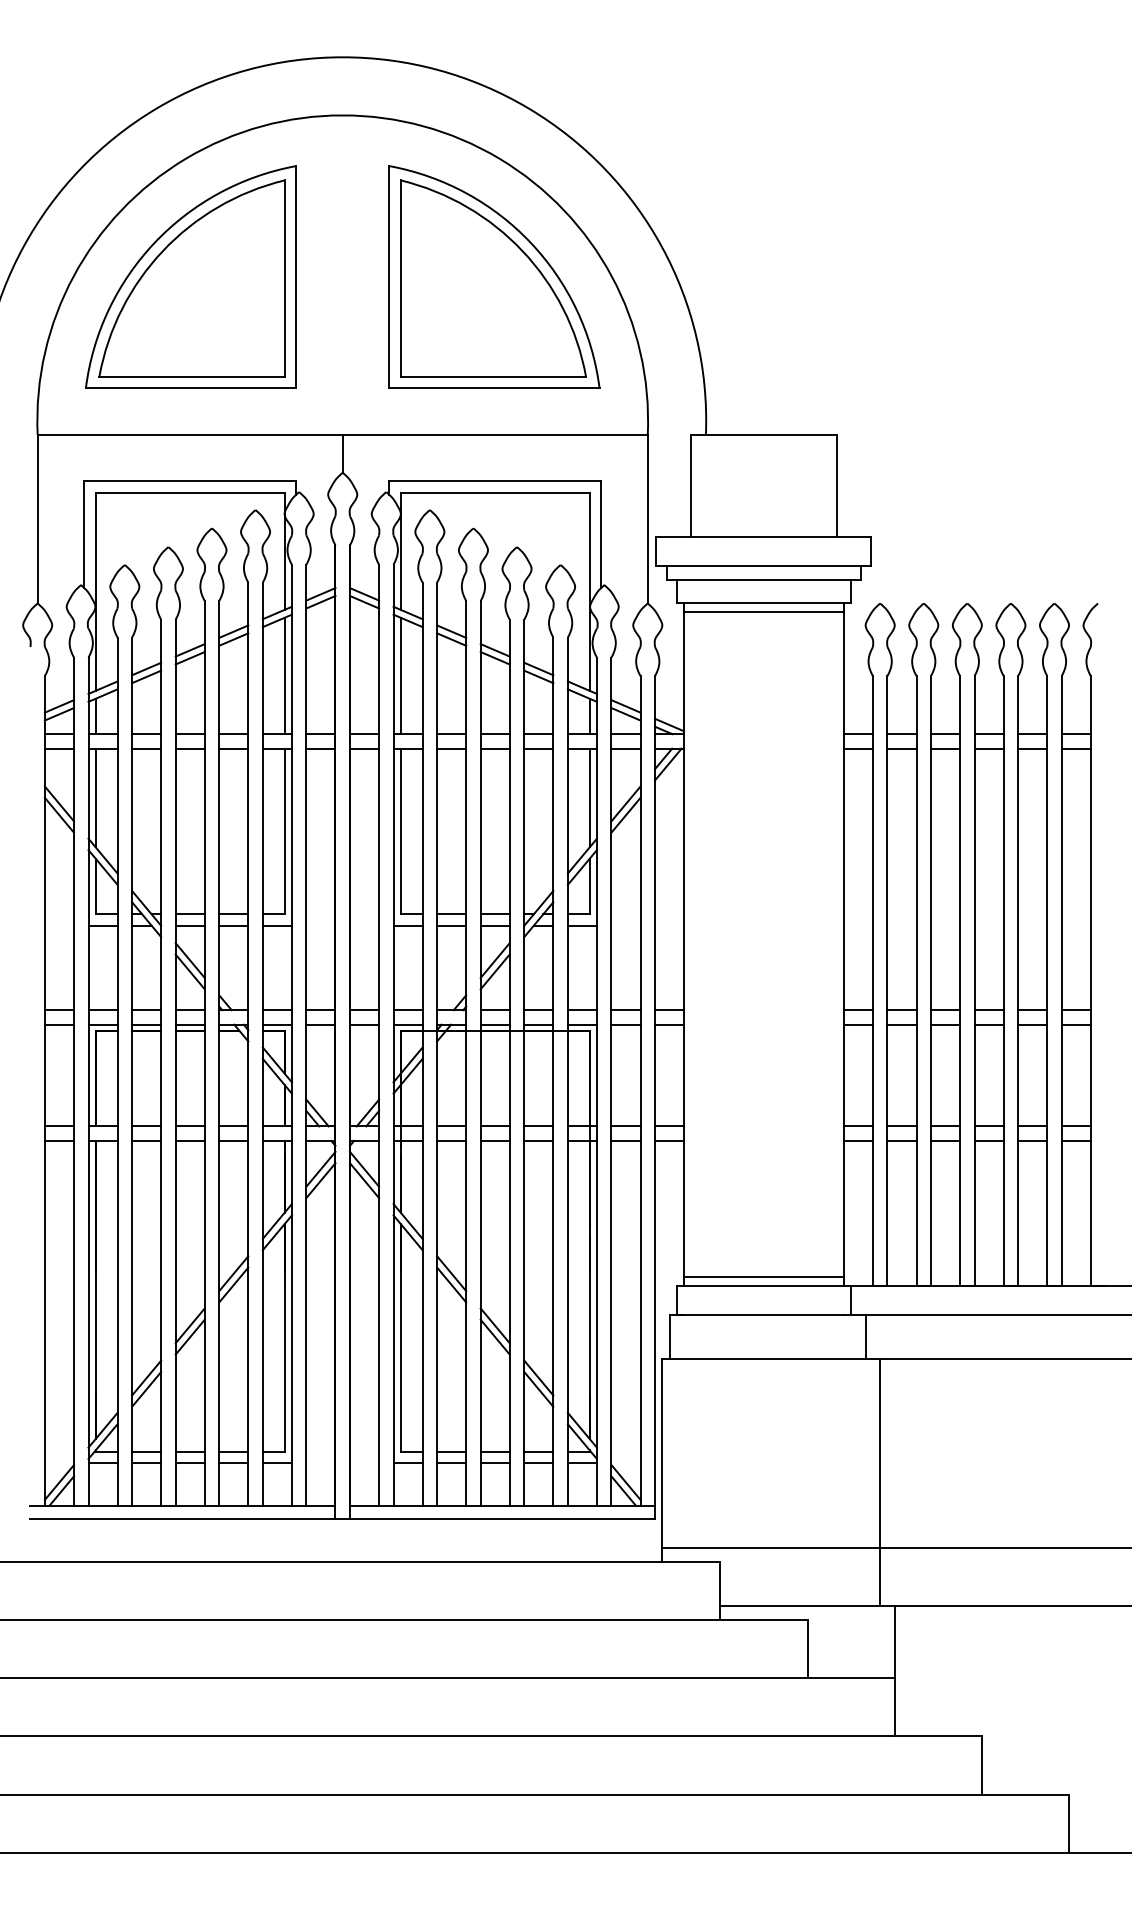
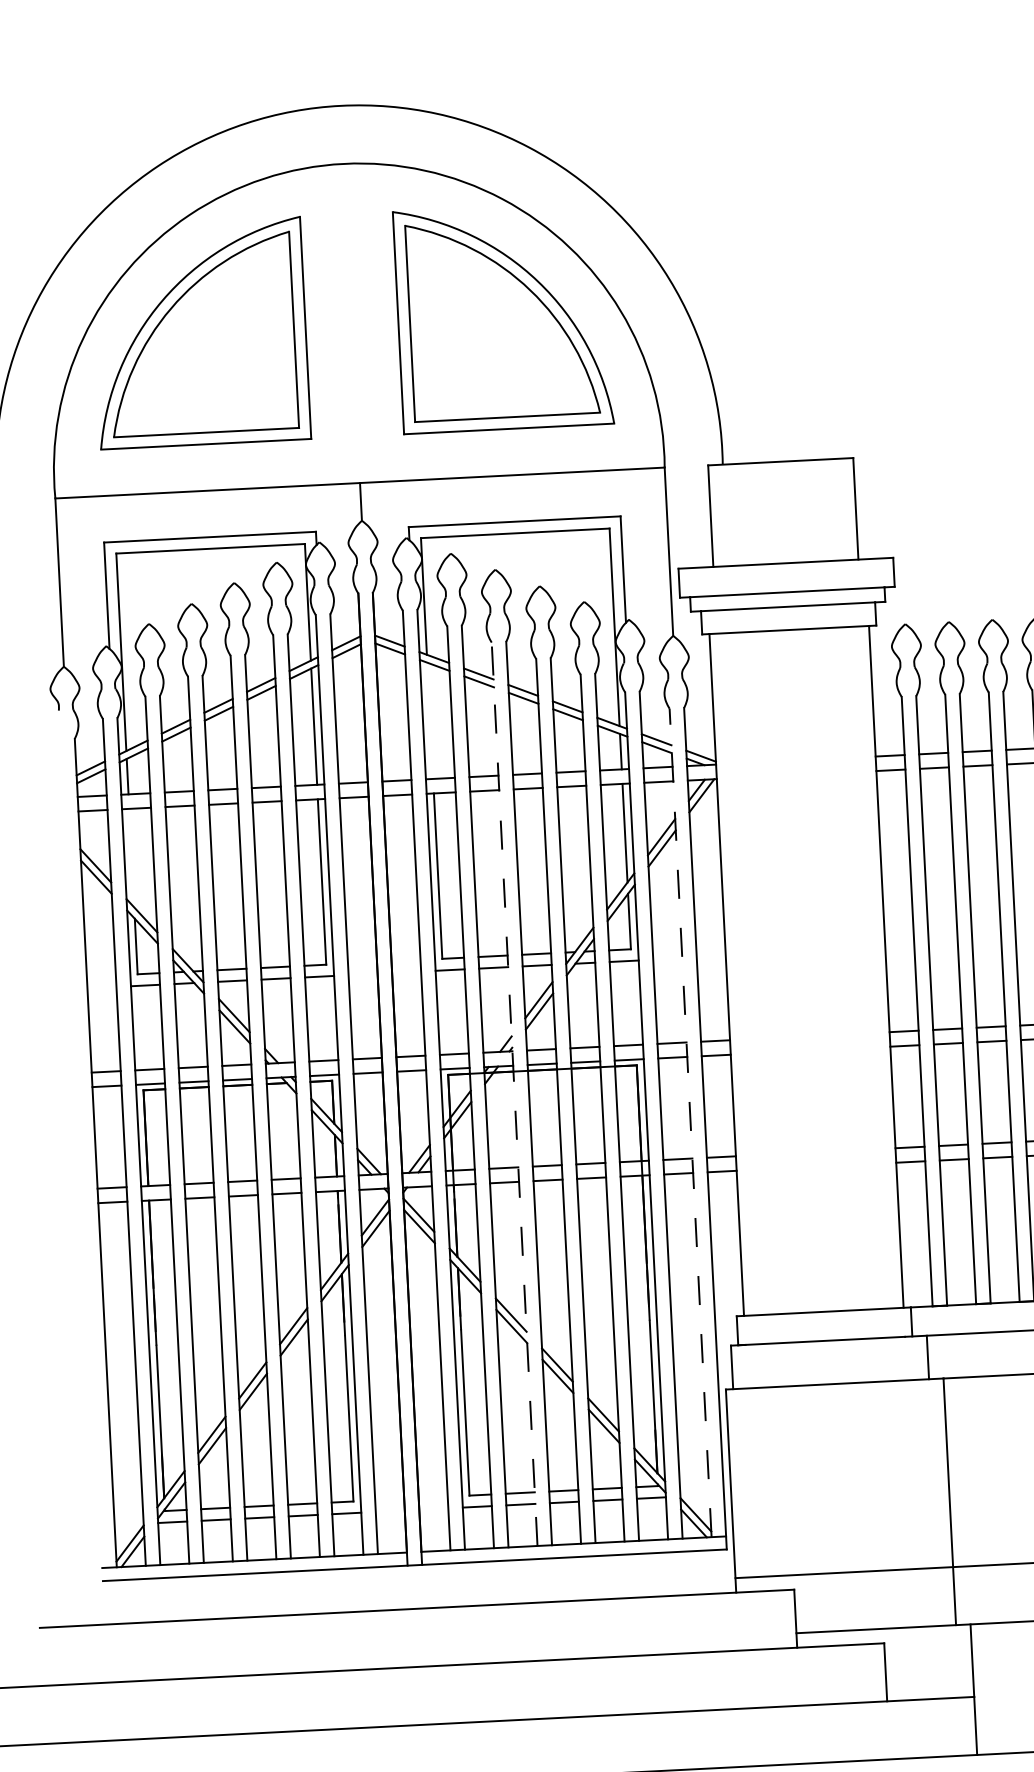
line: (763, 612) -> (789, 639), removed
line: (400, 675) -> (429, 720), removed
line: (95, 797) -> (131, 857), removed
line: (466, 1052) -> (514, 1093), solid -> dashed
line: (640, 1090) -> (690, 1122), solid -> dashed
line: (763, 1277) -> (822, 1303), removed

